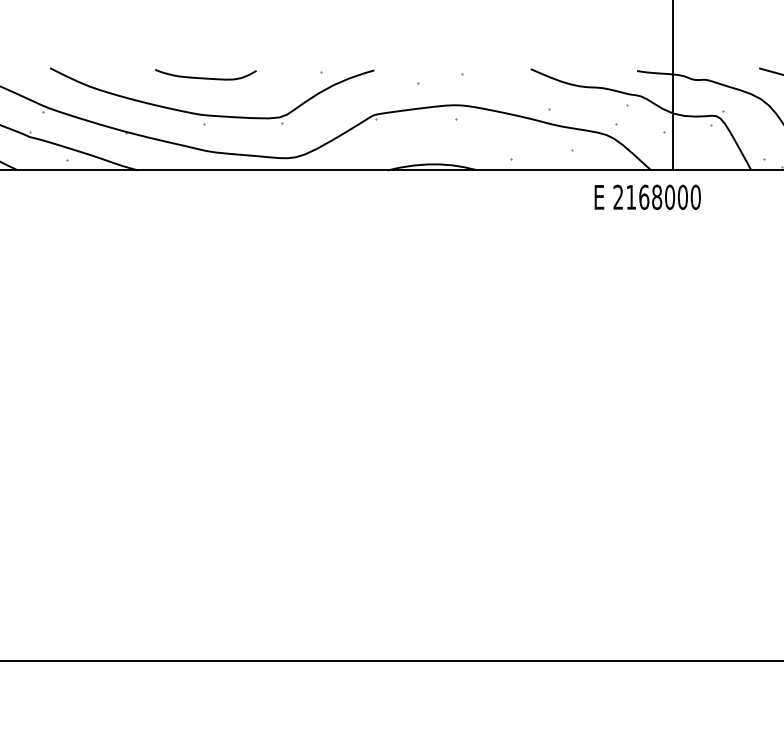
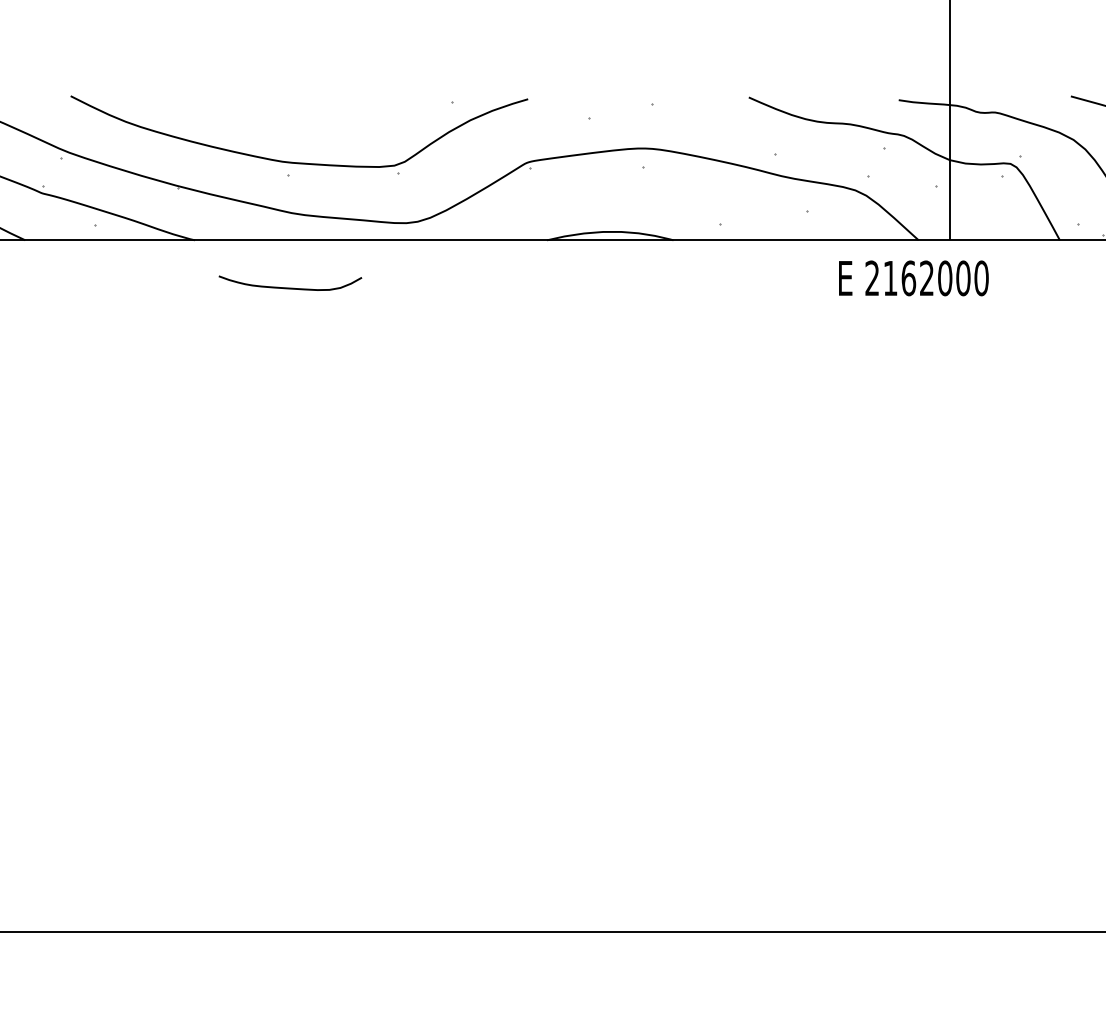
curve: (205, 77) -> (289, 287), moved
text: (657, 196) -> (927, 277), 2168000 -> 2162000

